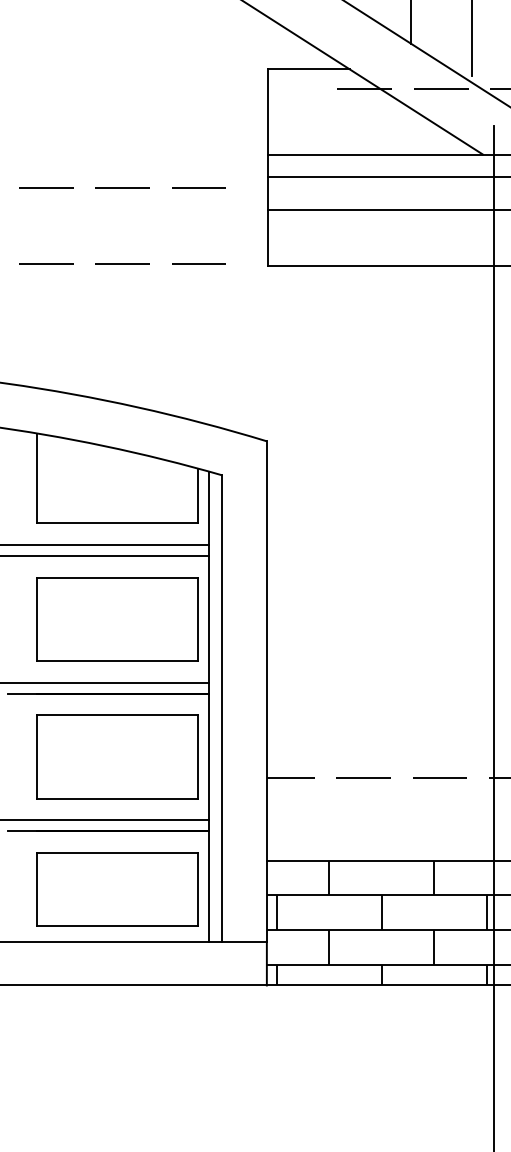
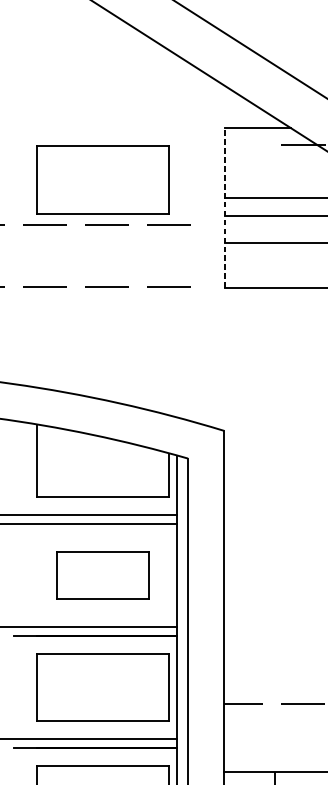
part: (117, 132) -> (102, 179), added
line: (268, 166) -> (225, 207), solid -> dashed
part: (117, 619) -> (102, 575), size x0.7

